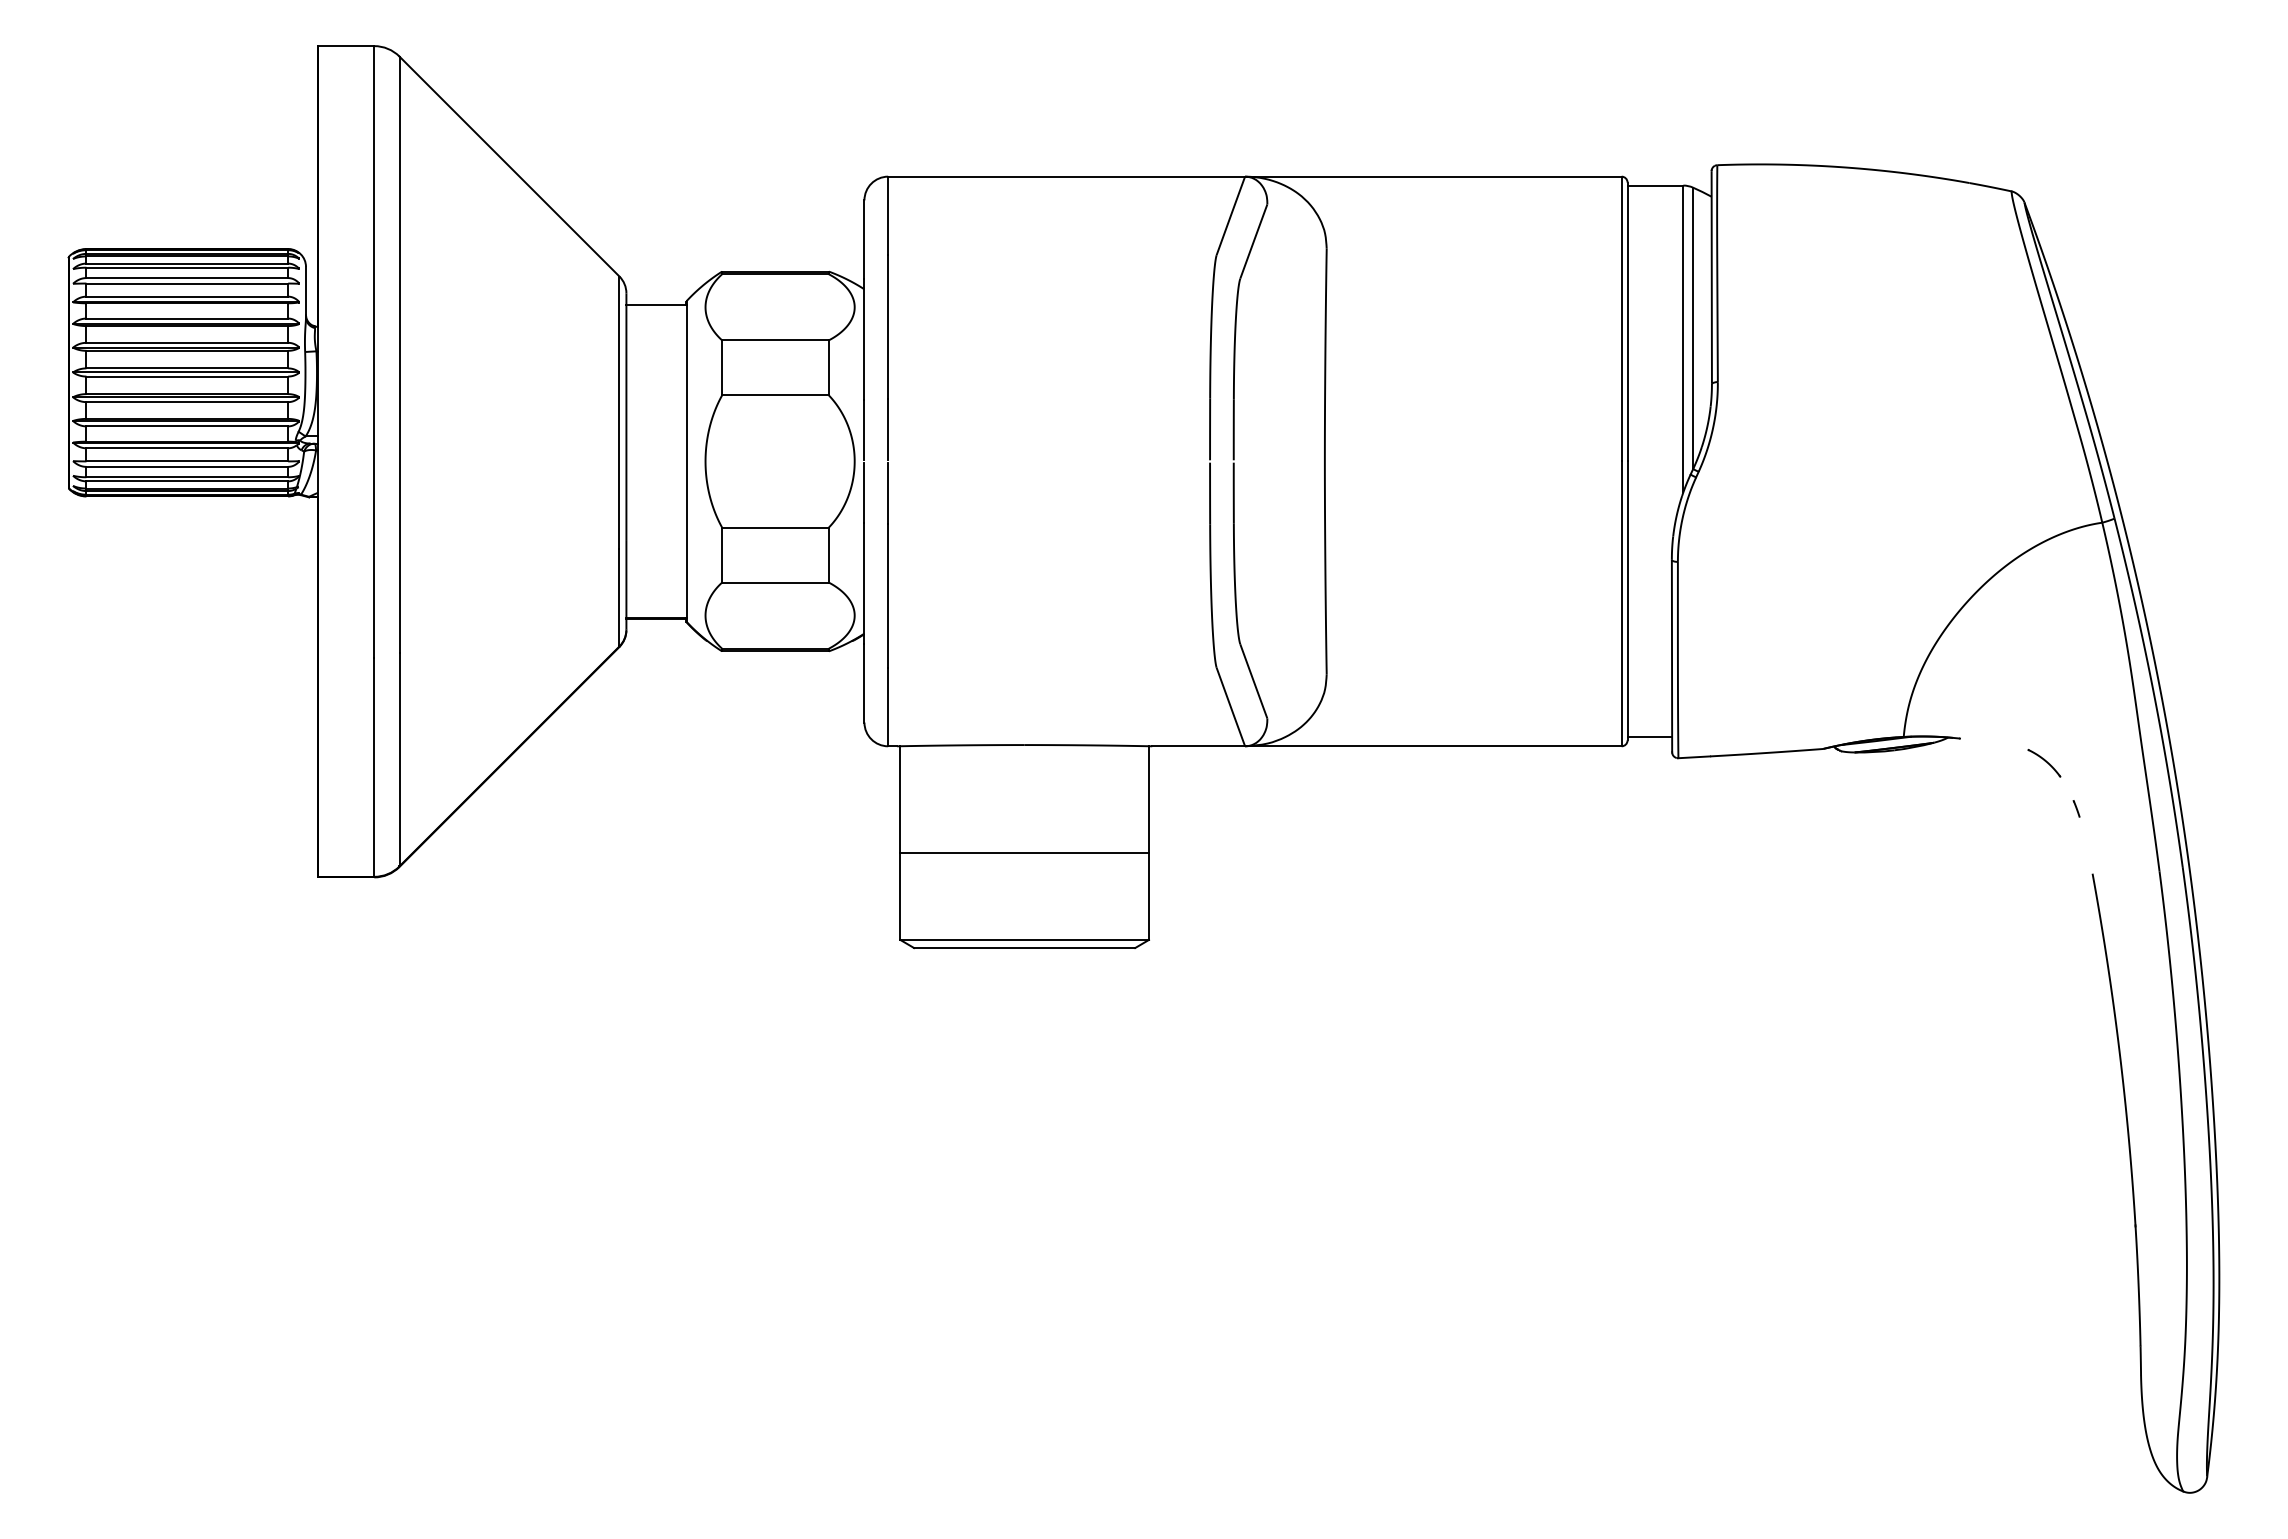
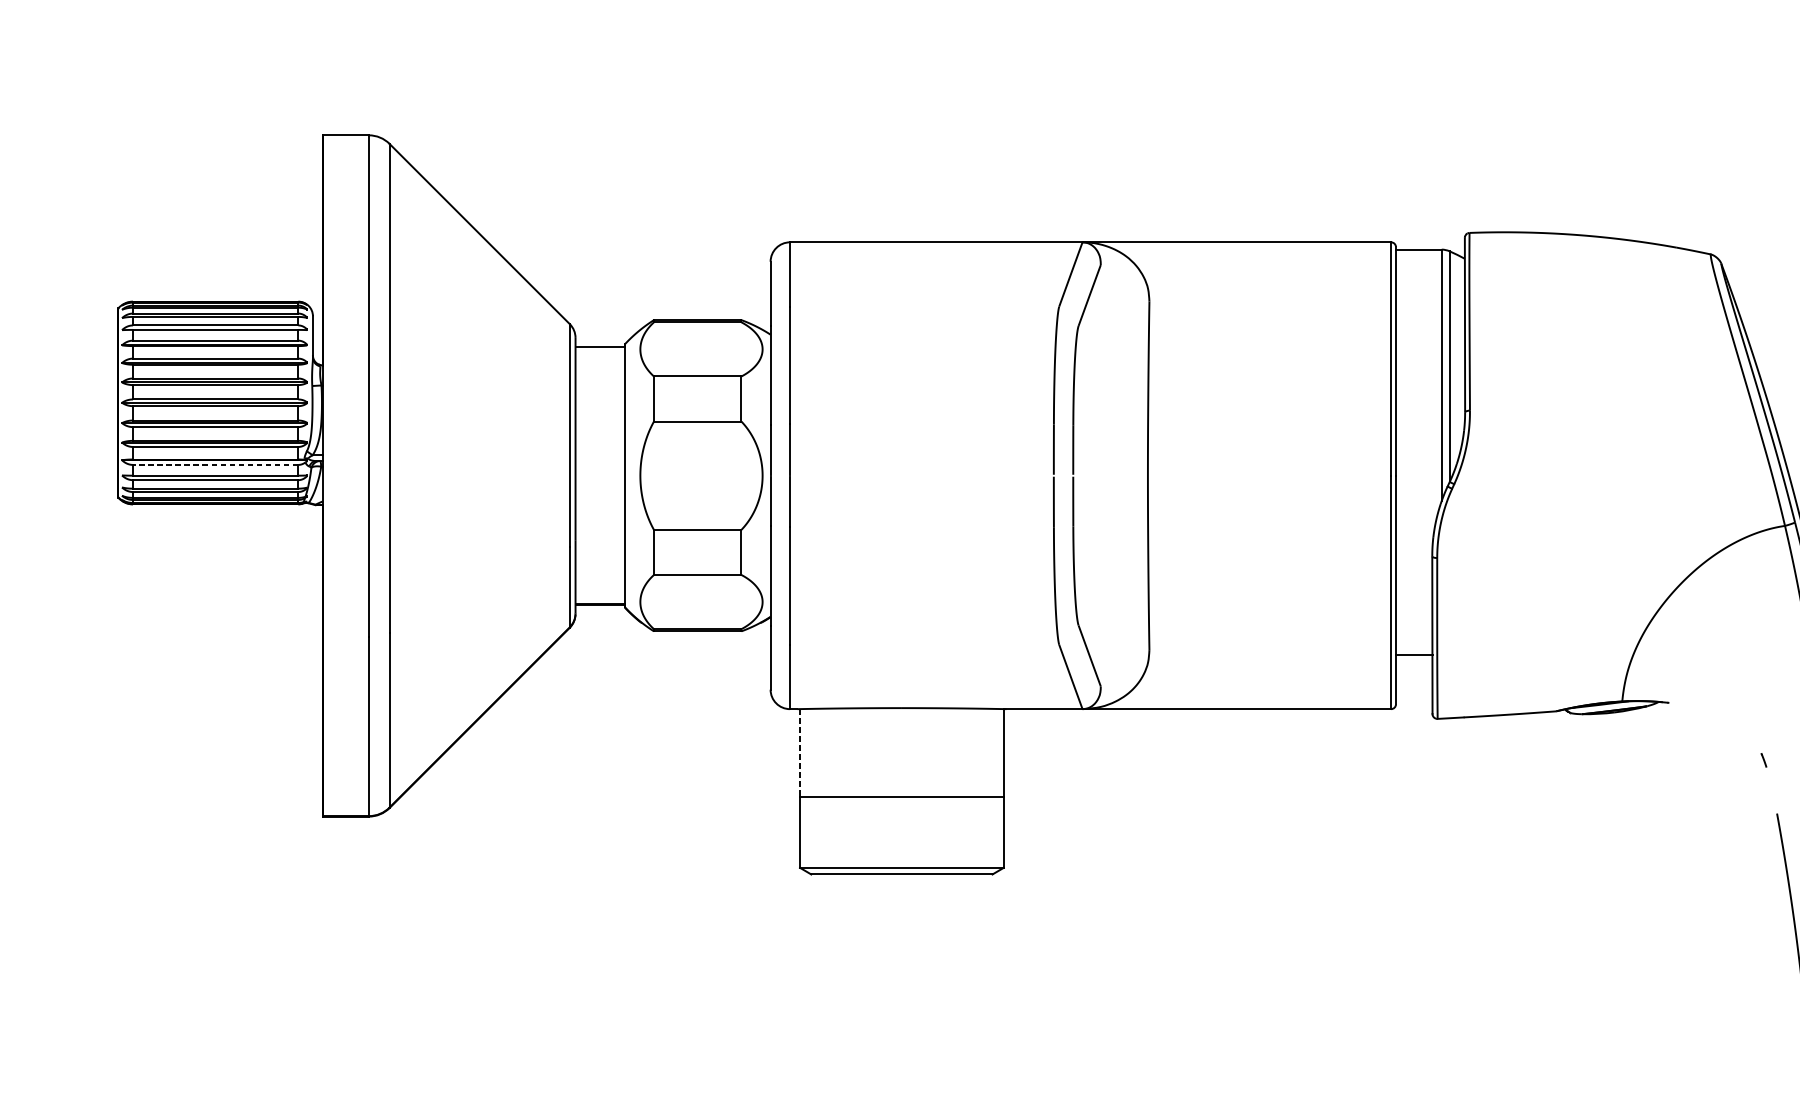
line: (187, 448) -> (215, 465), solid -> dashed
line: (1649, 737) -> (1413, 655), moved
part: (2044, 763) -> (1737, 723), removed
line: (900, 800) -> (800, 753), solid -> dashed

